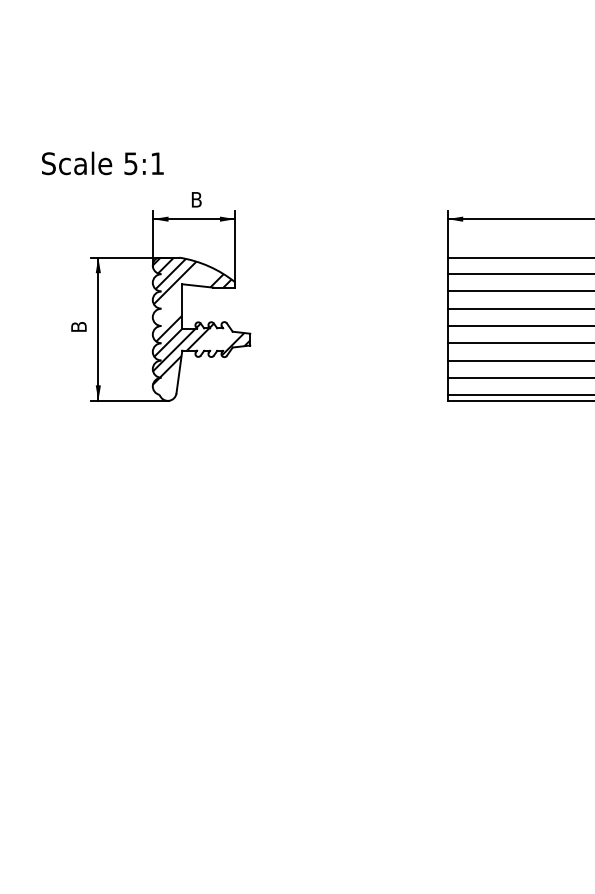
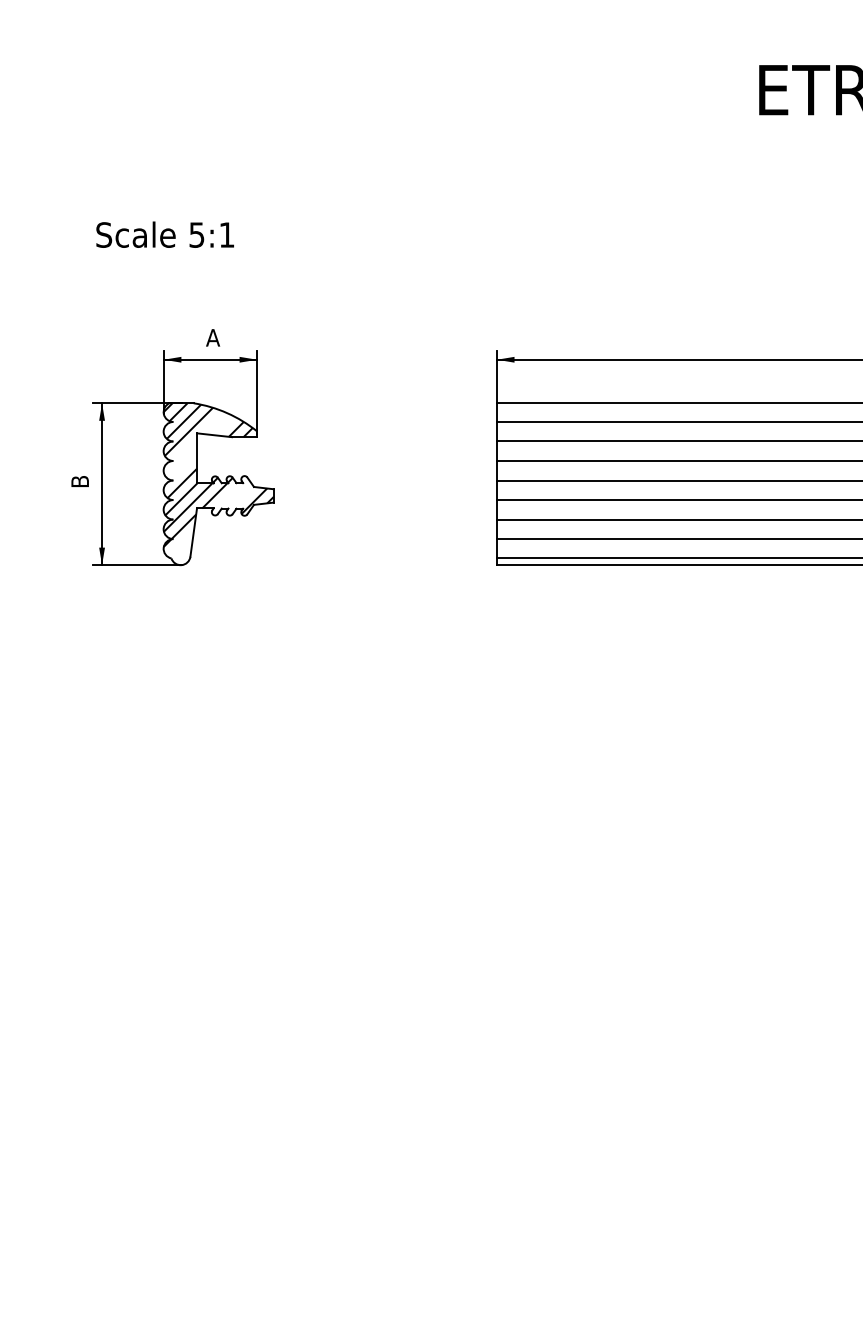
text: (102, 163) -> (164, 234), moved
text: (196, 199) -> (213, 337), B -> A

